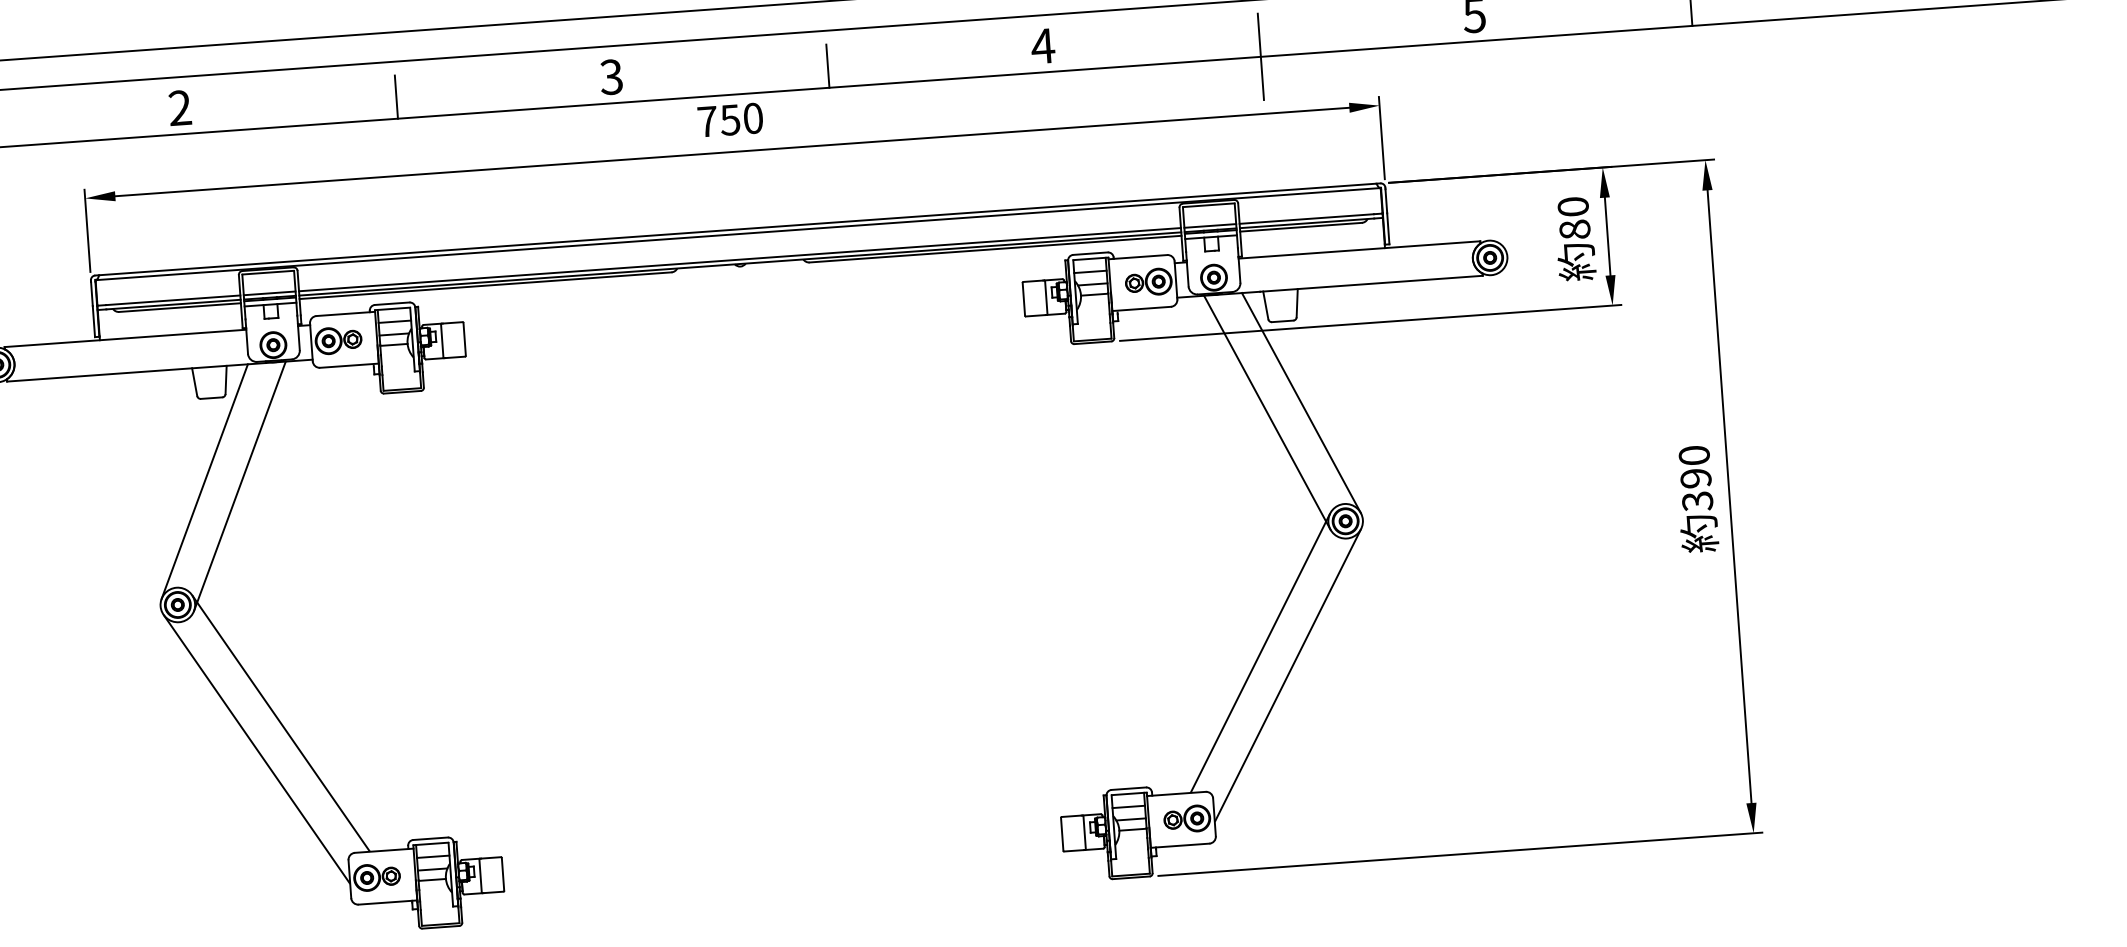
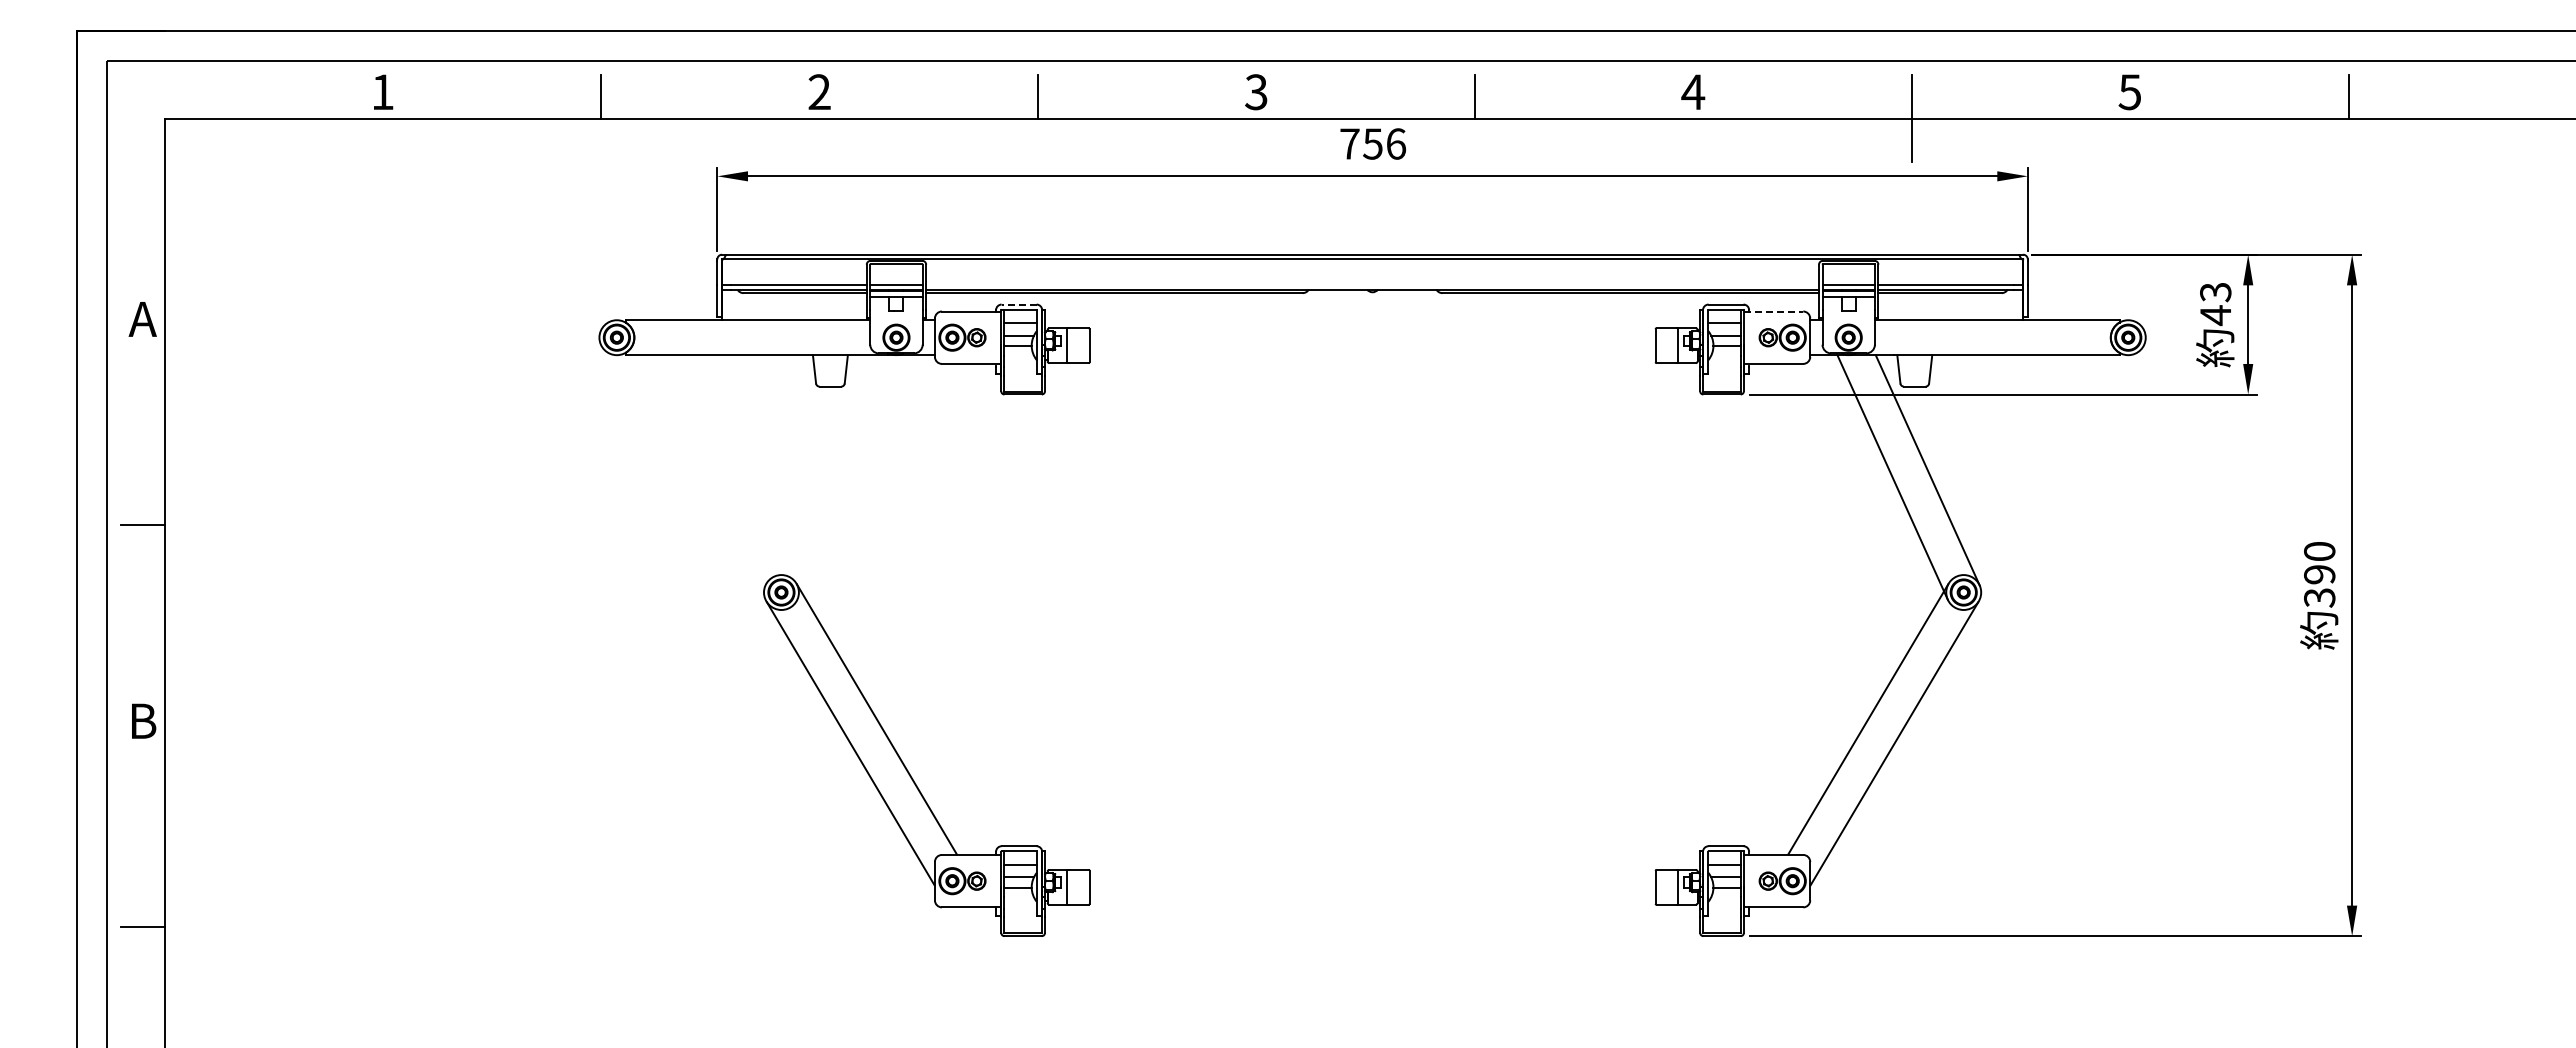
text: (753, 117) -> (1396, 143), 750 -> 756
text: (1573, 218) -> (2215, 304), 80 -> 43
line: (1137, 257) -> (1773, 311), solid -> dashed
line: (739, 259) -> (1372, 285), removed
line: (391, 303) -> (1018, 304), solid -> dashed
line: (204, 481) -> (817, 470), removed
line: (239, 486) -> (852, 477), removed

